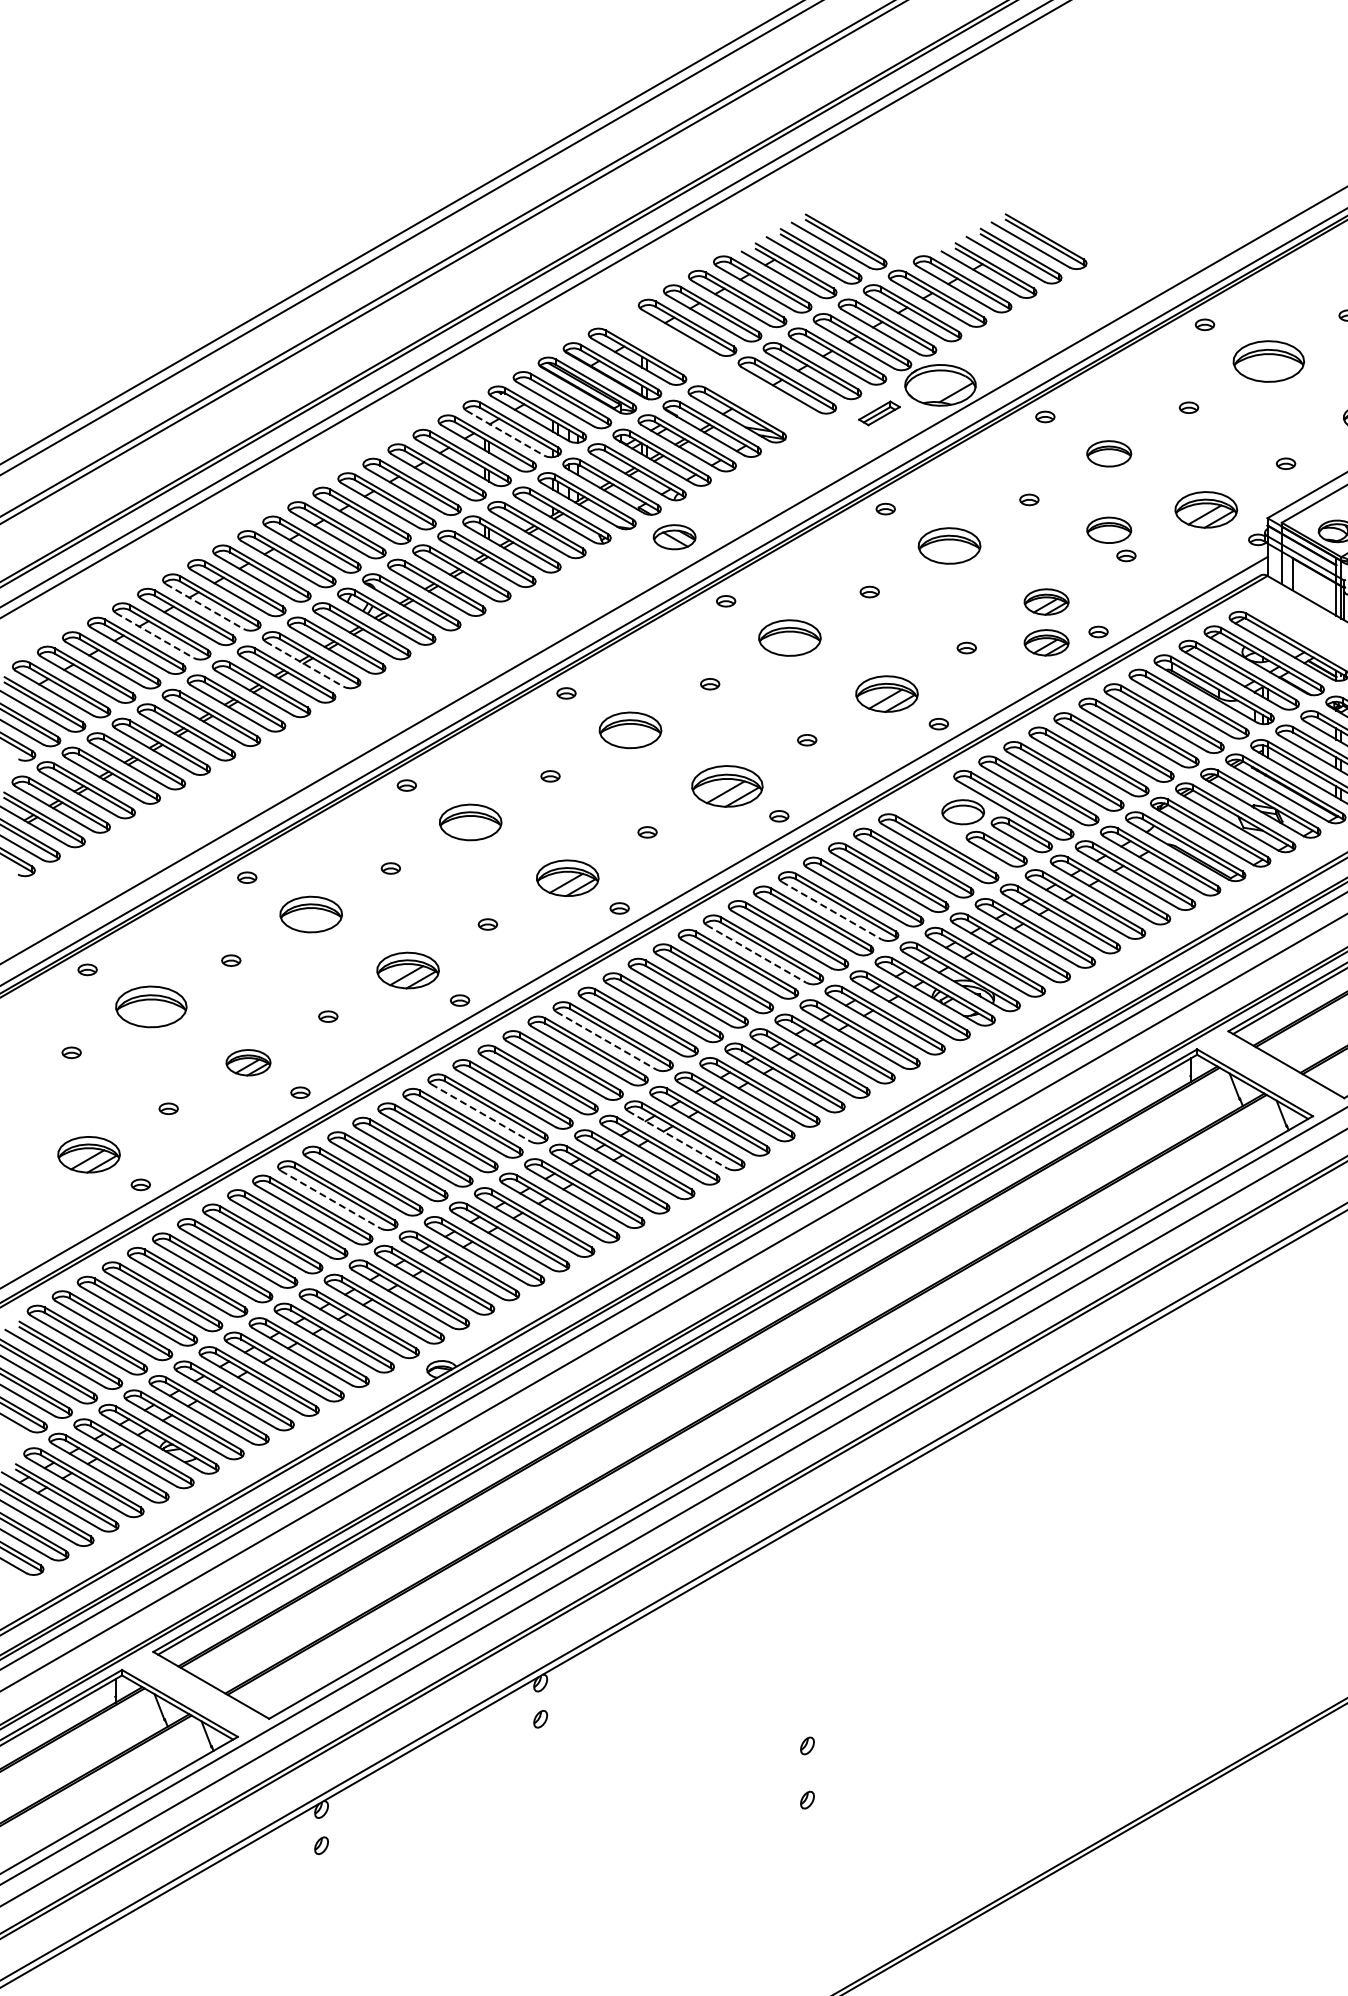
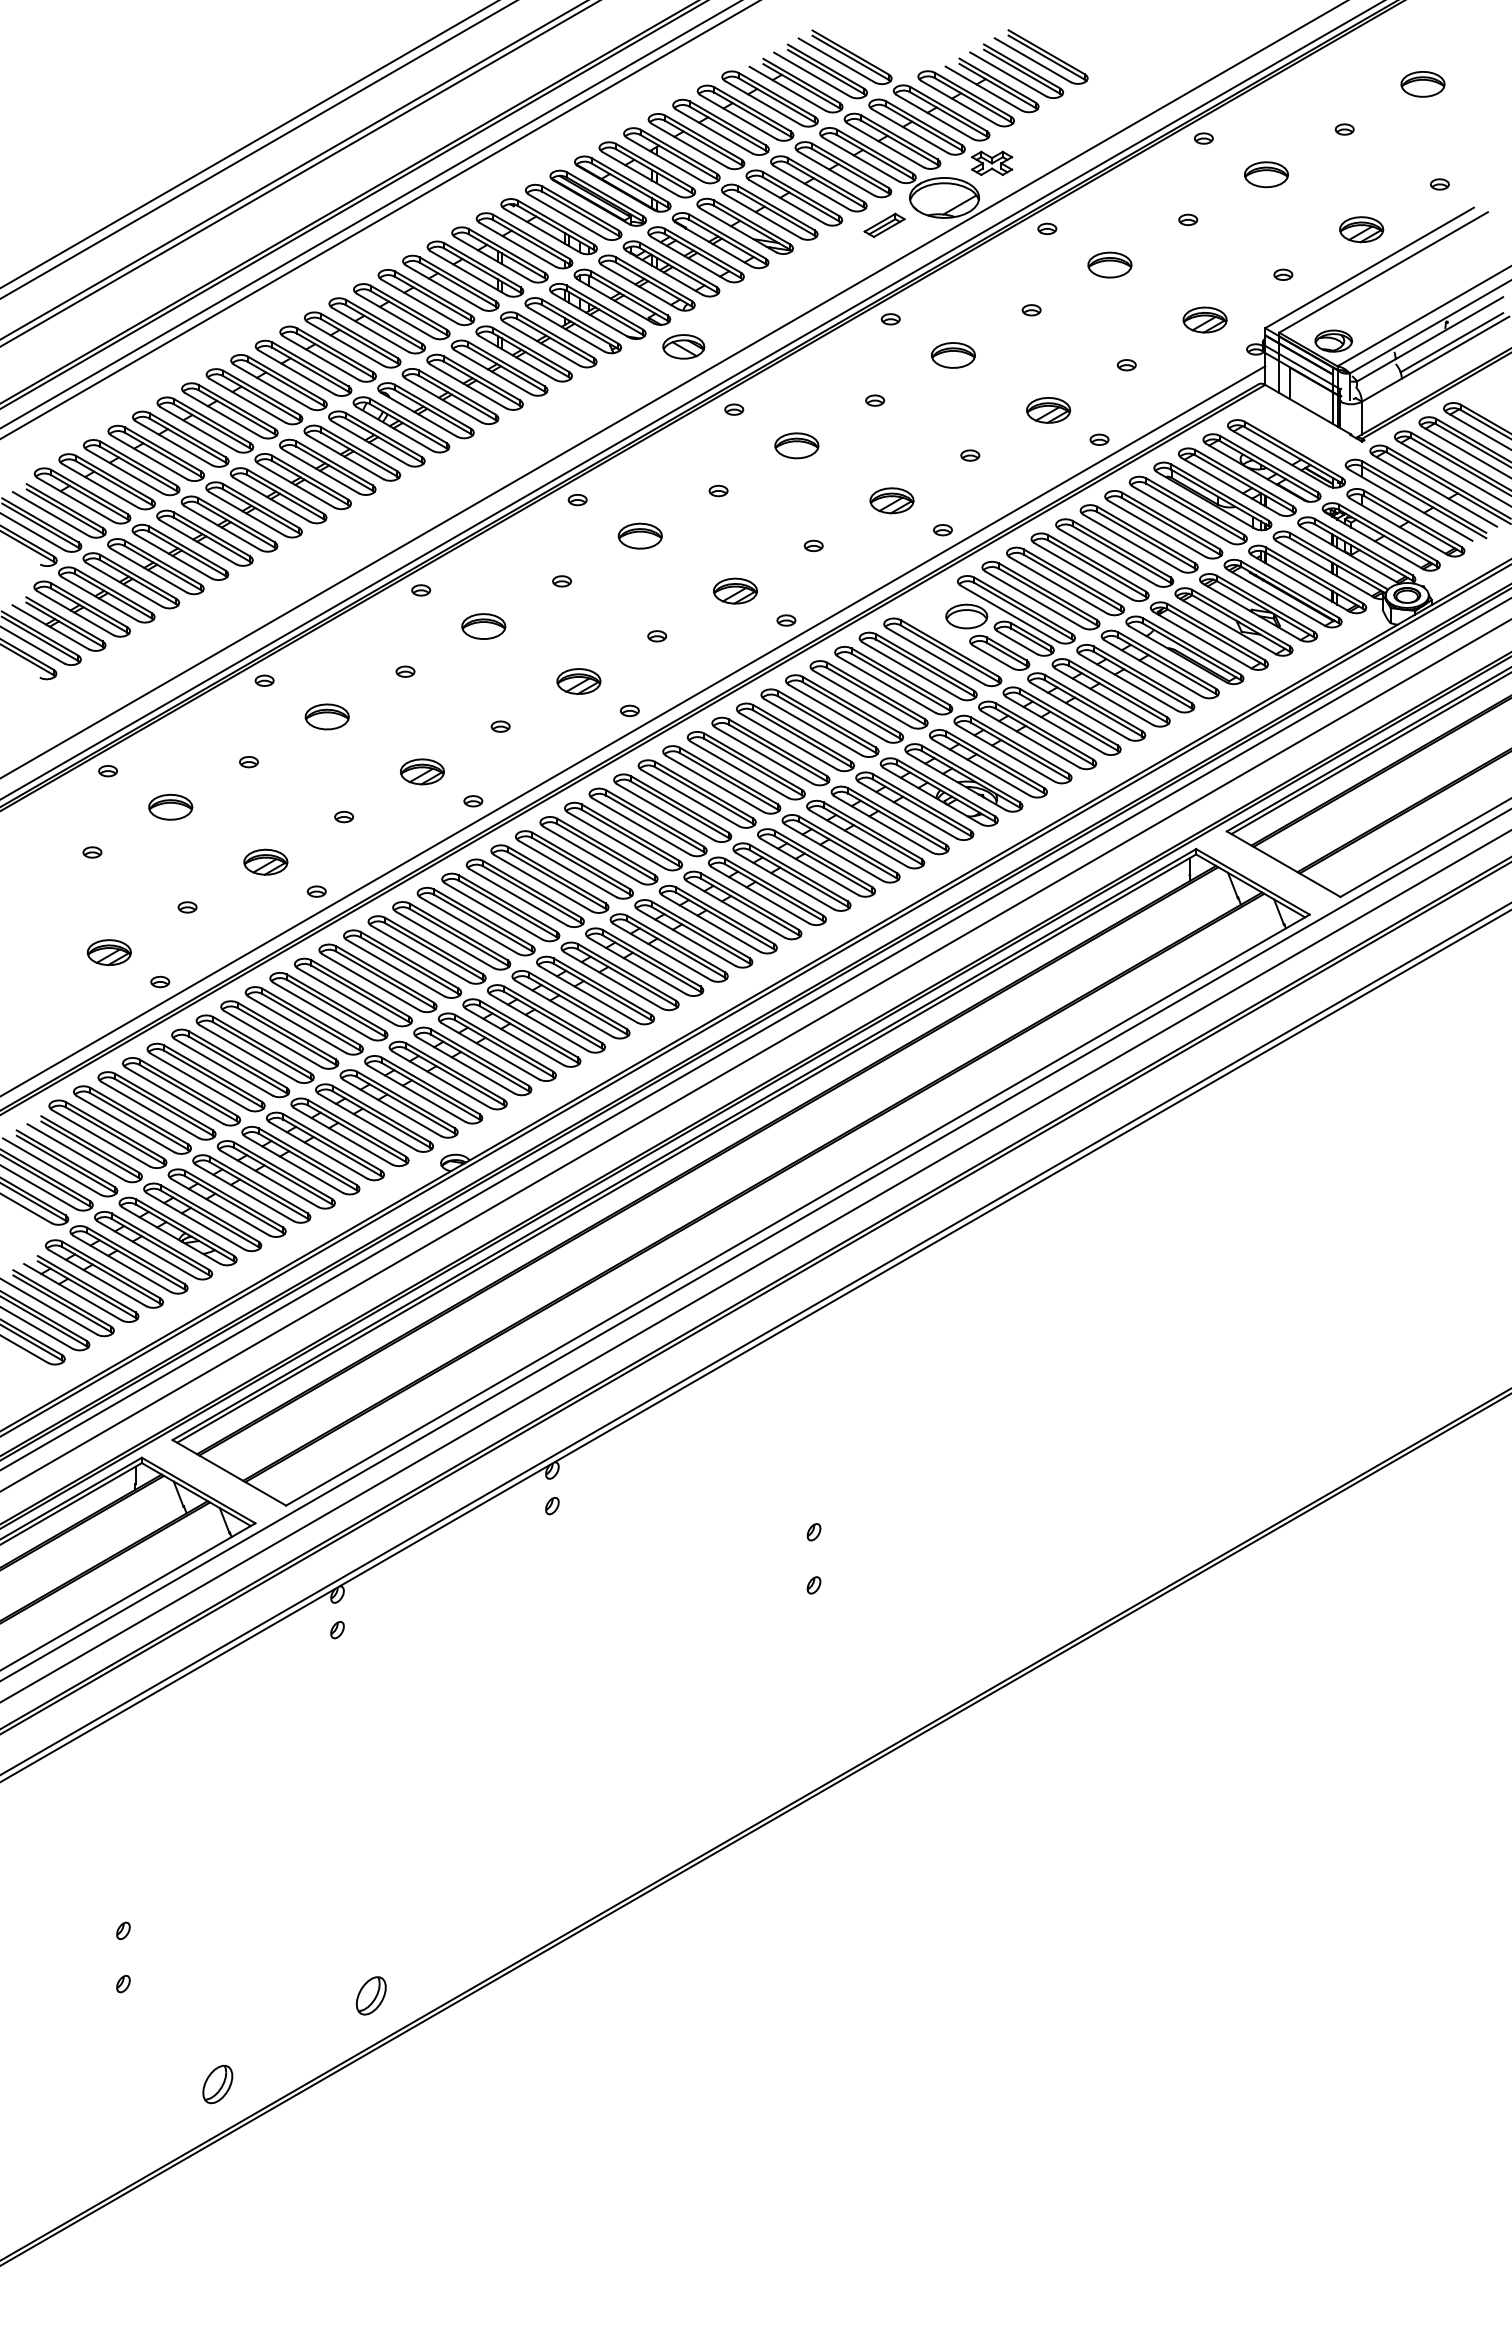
part: (989, 349) -> (992, 162), added
part: (1268, 361) -> (1266, 174), size x0.62
part: (712, 370) -> (720, 183), added
line: (506, 433) -> (518, 245), dashed -> solid
part: (1205, 509) -> (1204, 319), size x0.71
part: (1108, 529) -> (1109, 339), removed
part: (949, 546) -> (953, 355), size x0.71
line: (205, 607) -> (223, 415), dashed -> solid
line: (155, 635) -> (174, 443), dashed -> solid
part: (789, 637) -> (796, 445), size x0.71
part: (1046, 642) -> (1048, 450), removed
line: (305, 664) -> (321, 471), dashed -> solid
part: (886, 693) -> (891, 500), size x0.71
part: (629, 729) -> (639, 535), size x0.71
part: (727, 785) -> (735, 590), size x0.62
part: (470, 822) -> (483, 626), size x0.71
part: (567, 878) -> (578, 681), size x0.71
line: (832, 911) -> (838, 713), dashed -> solid
part: (310, 914) -> (326, 716), size x0.71
line: (756, 953) -> (764, 755), dashed -> solid
part: (408, 970) -> (422, 771), size x0.71
part: (151, 1005) -> (170, 806), size x0.62
line: (607, 1040) -> (617, 840), dashed -> solid
line: (481, 1112) -> (494, 911), dashed -> solid
line: (678, 1140) -> (687, 938), dashed -> solid
part: (88, 1154) -> (108, 952), size x0.71
line: (330, 1199) -> (346, 996), dashed -> solid

